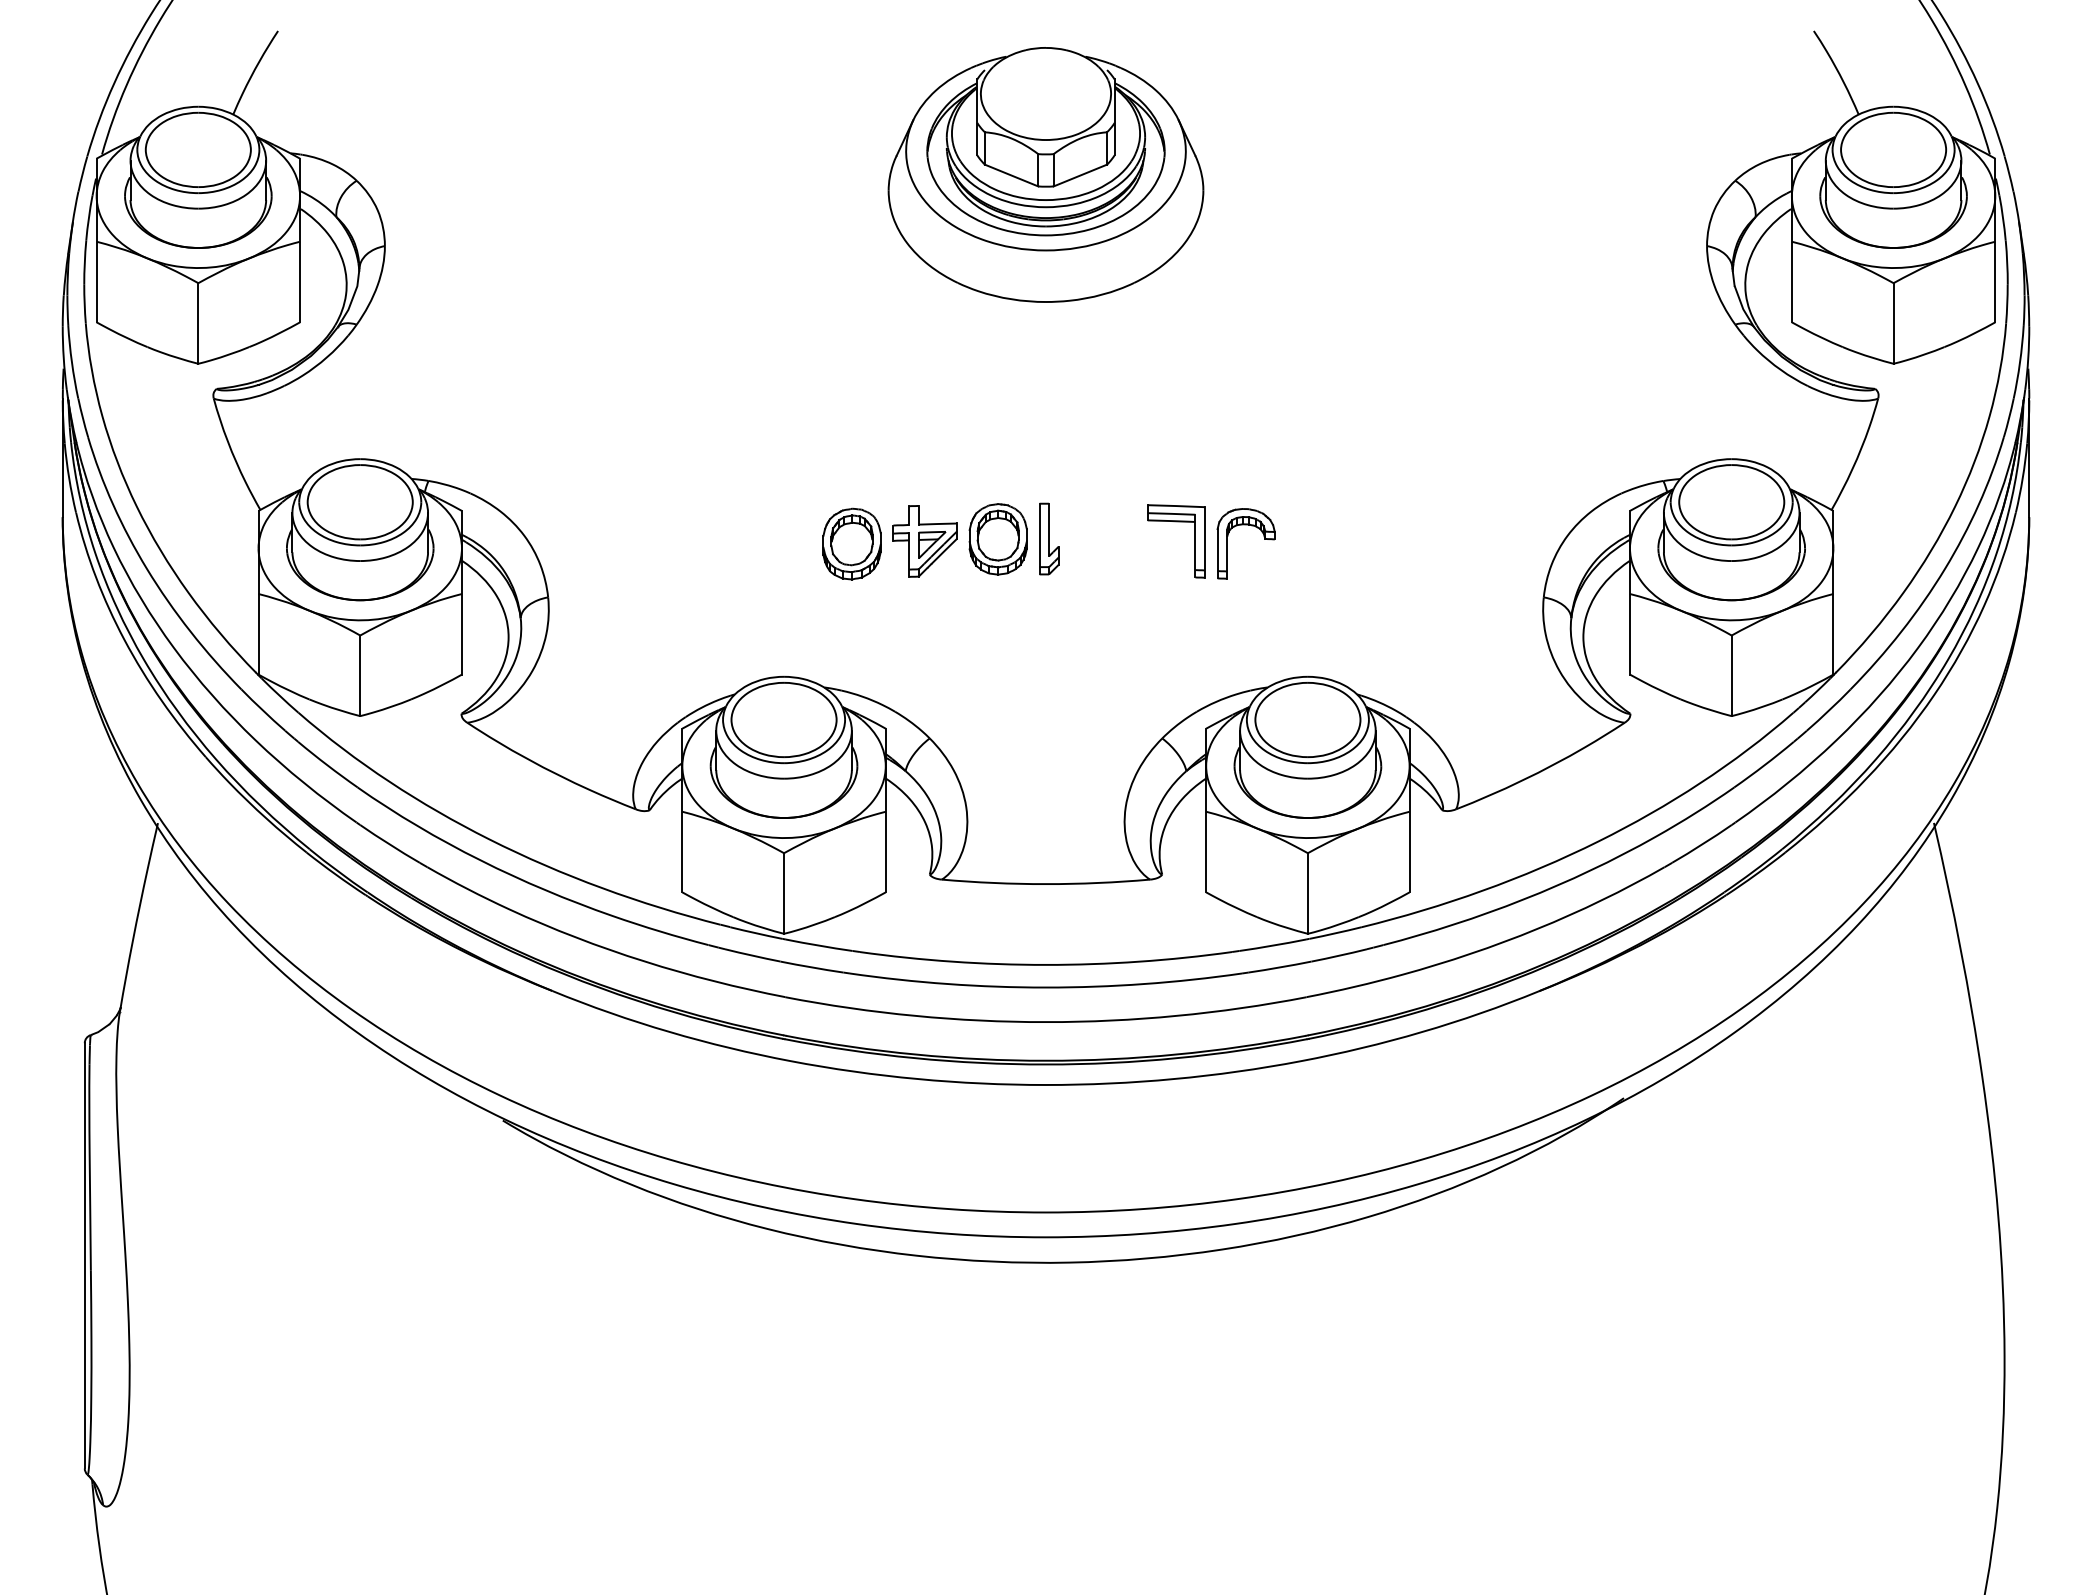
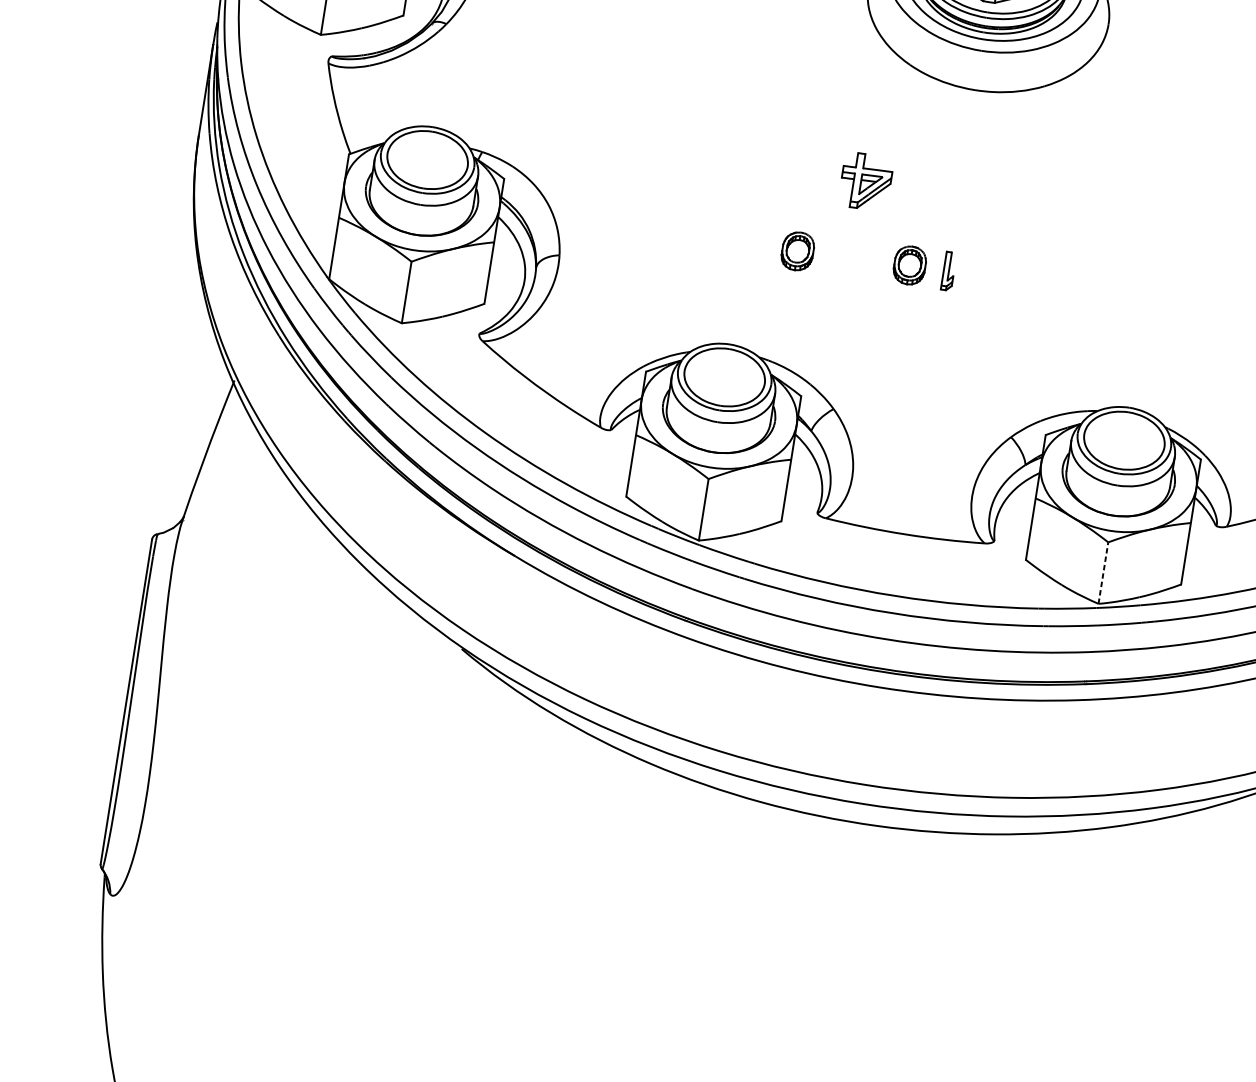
part: (1245, 525) -> (1100, 284), removed
part: (1049, 538) -> (949, 271), size x0.7
part: (997, 539) -> (909, 265), size x0.7
part: (924, 541) -> (865, 181), moved
part: (1194, 541) -> (1059, 290), removed
part: (851, 543) -> (797, 250), size x0.7
line: (1307, 893) -> (1103, 573), solid -> dashed

